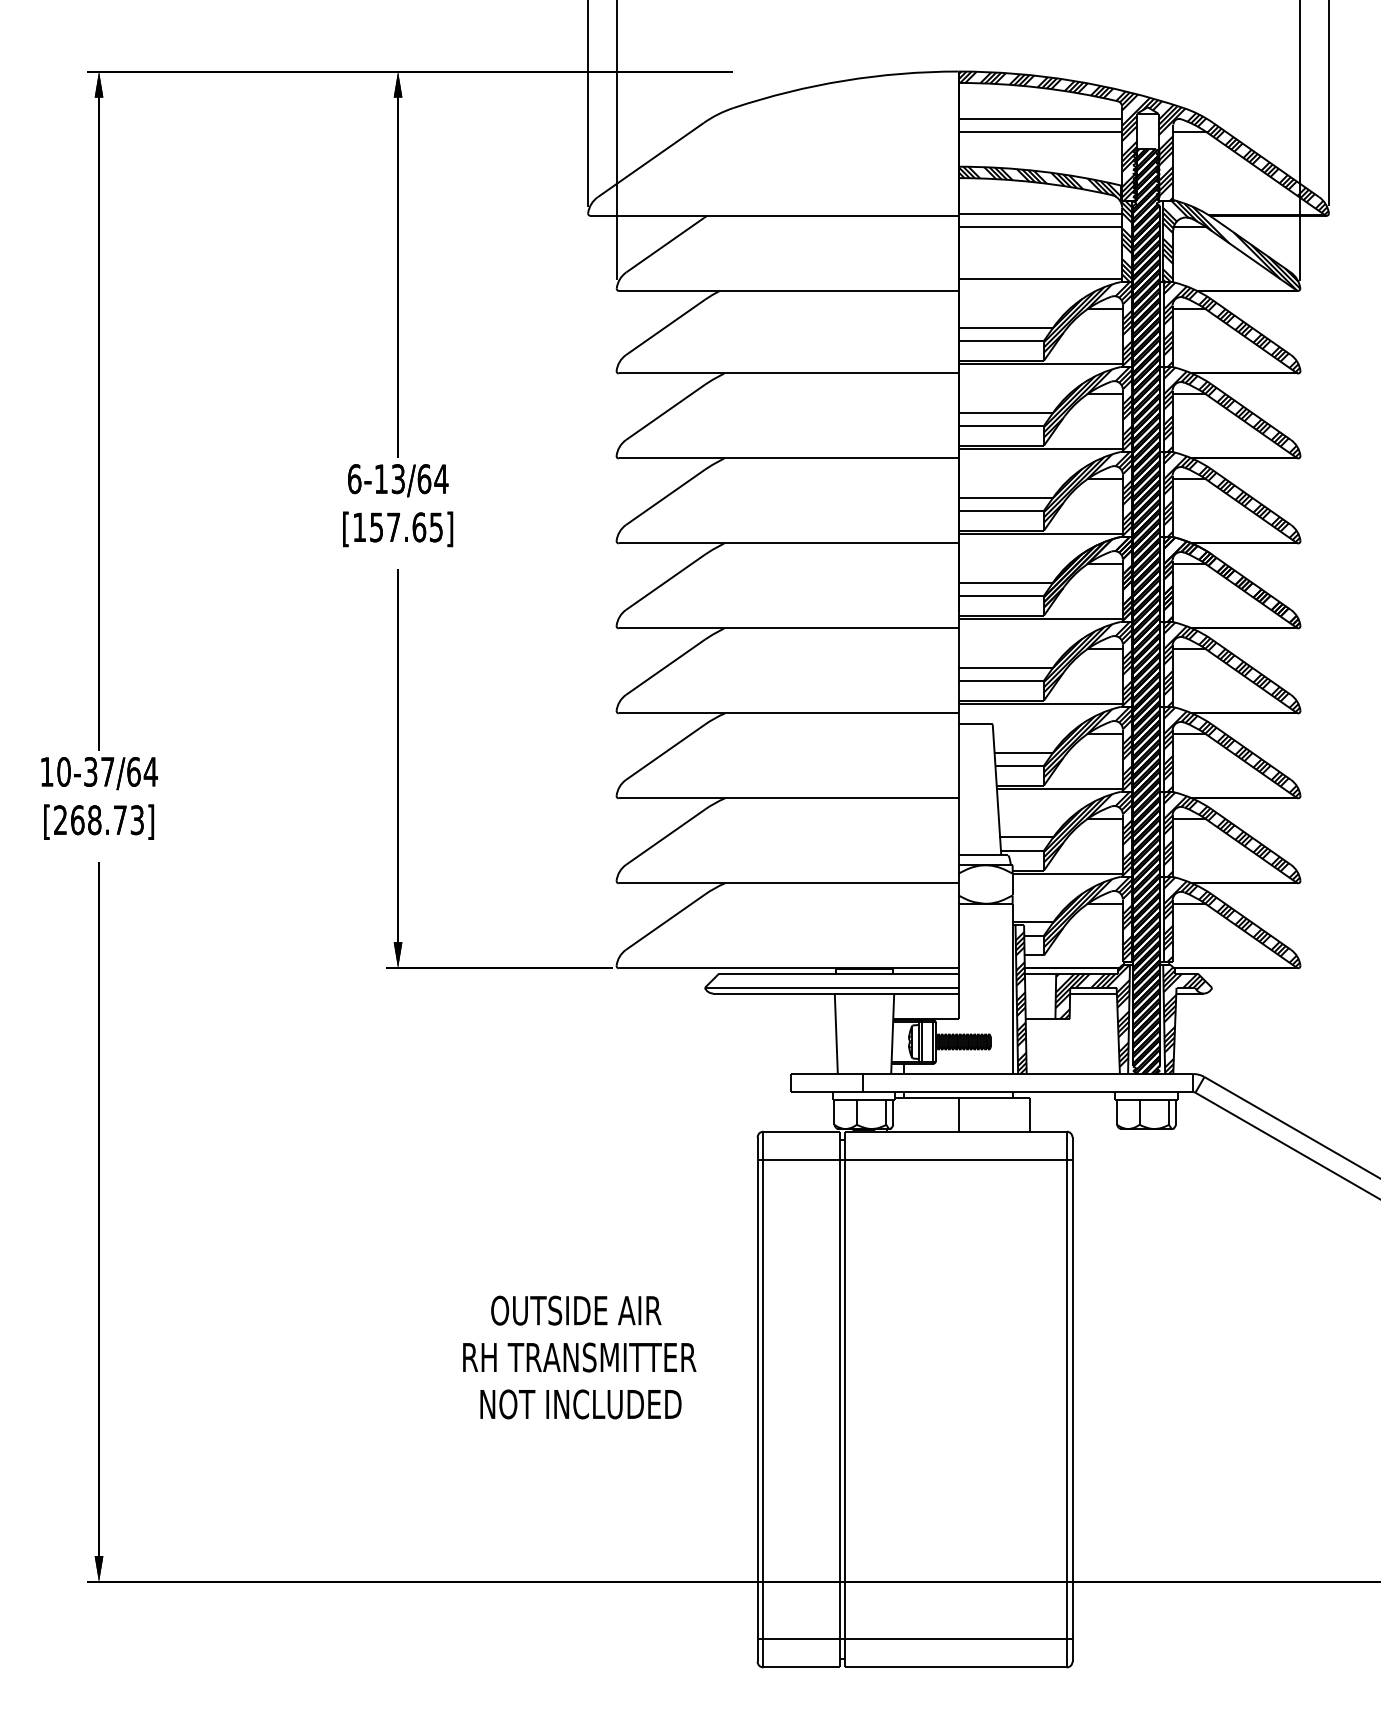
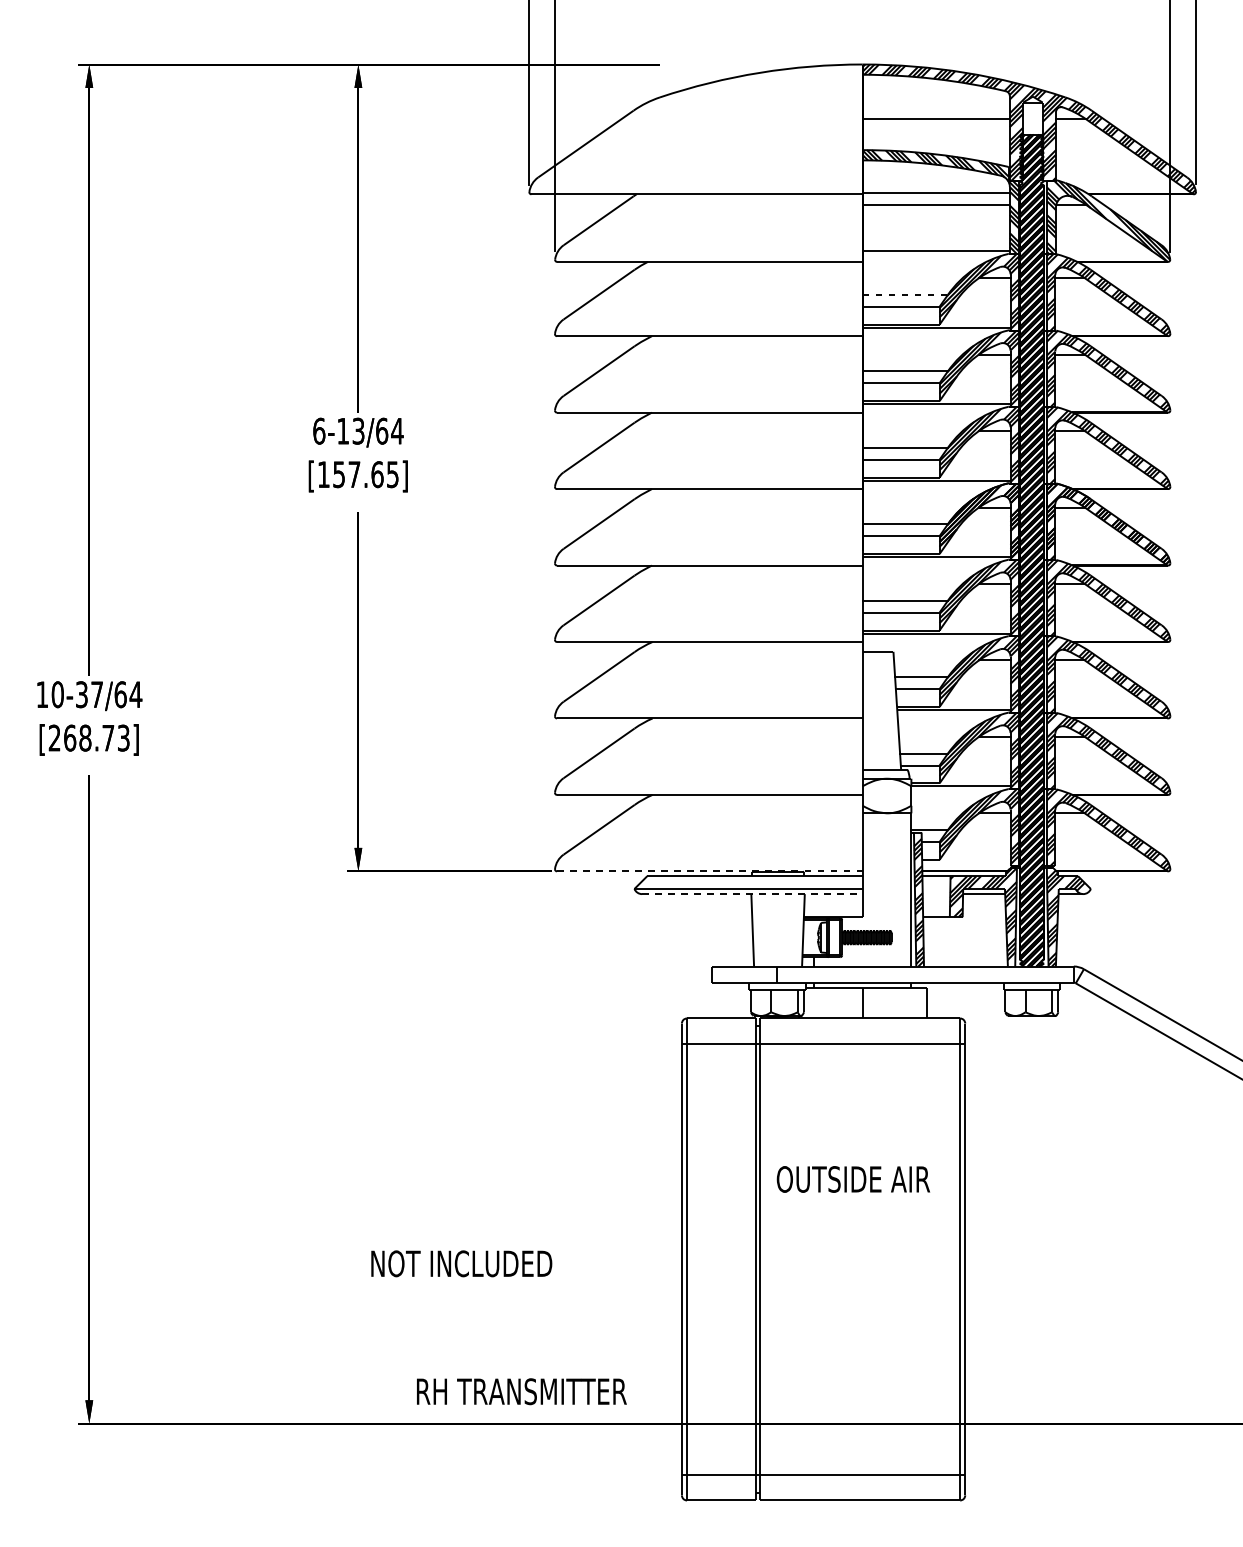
line: (1040, 118) -> (936, 106), removed
line: (1006, 327) -> (905, 294), solid -> dashed
line: (788, 968) -> (709, 871), solid -> dashed
line: (835, 993) -> (751, 894), solid -> dashed
text: (576, 1310) -> (853, 1179), moved
text: (579, 1357) -> (521, 1391), moved
text: (580, 1404) -> (461, 1263), moved

